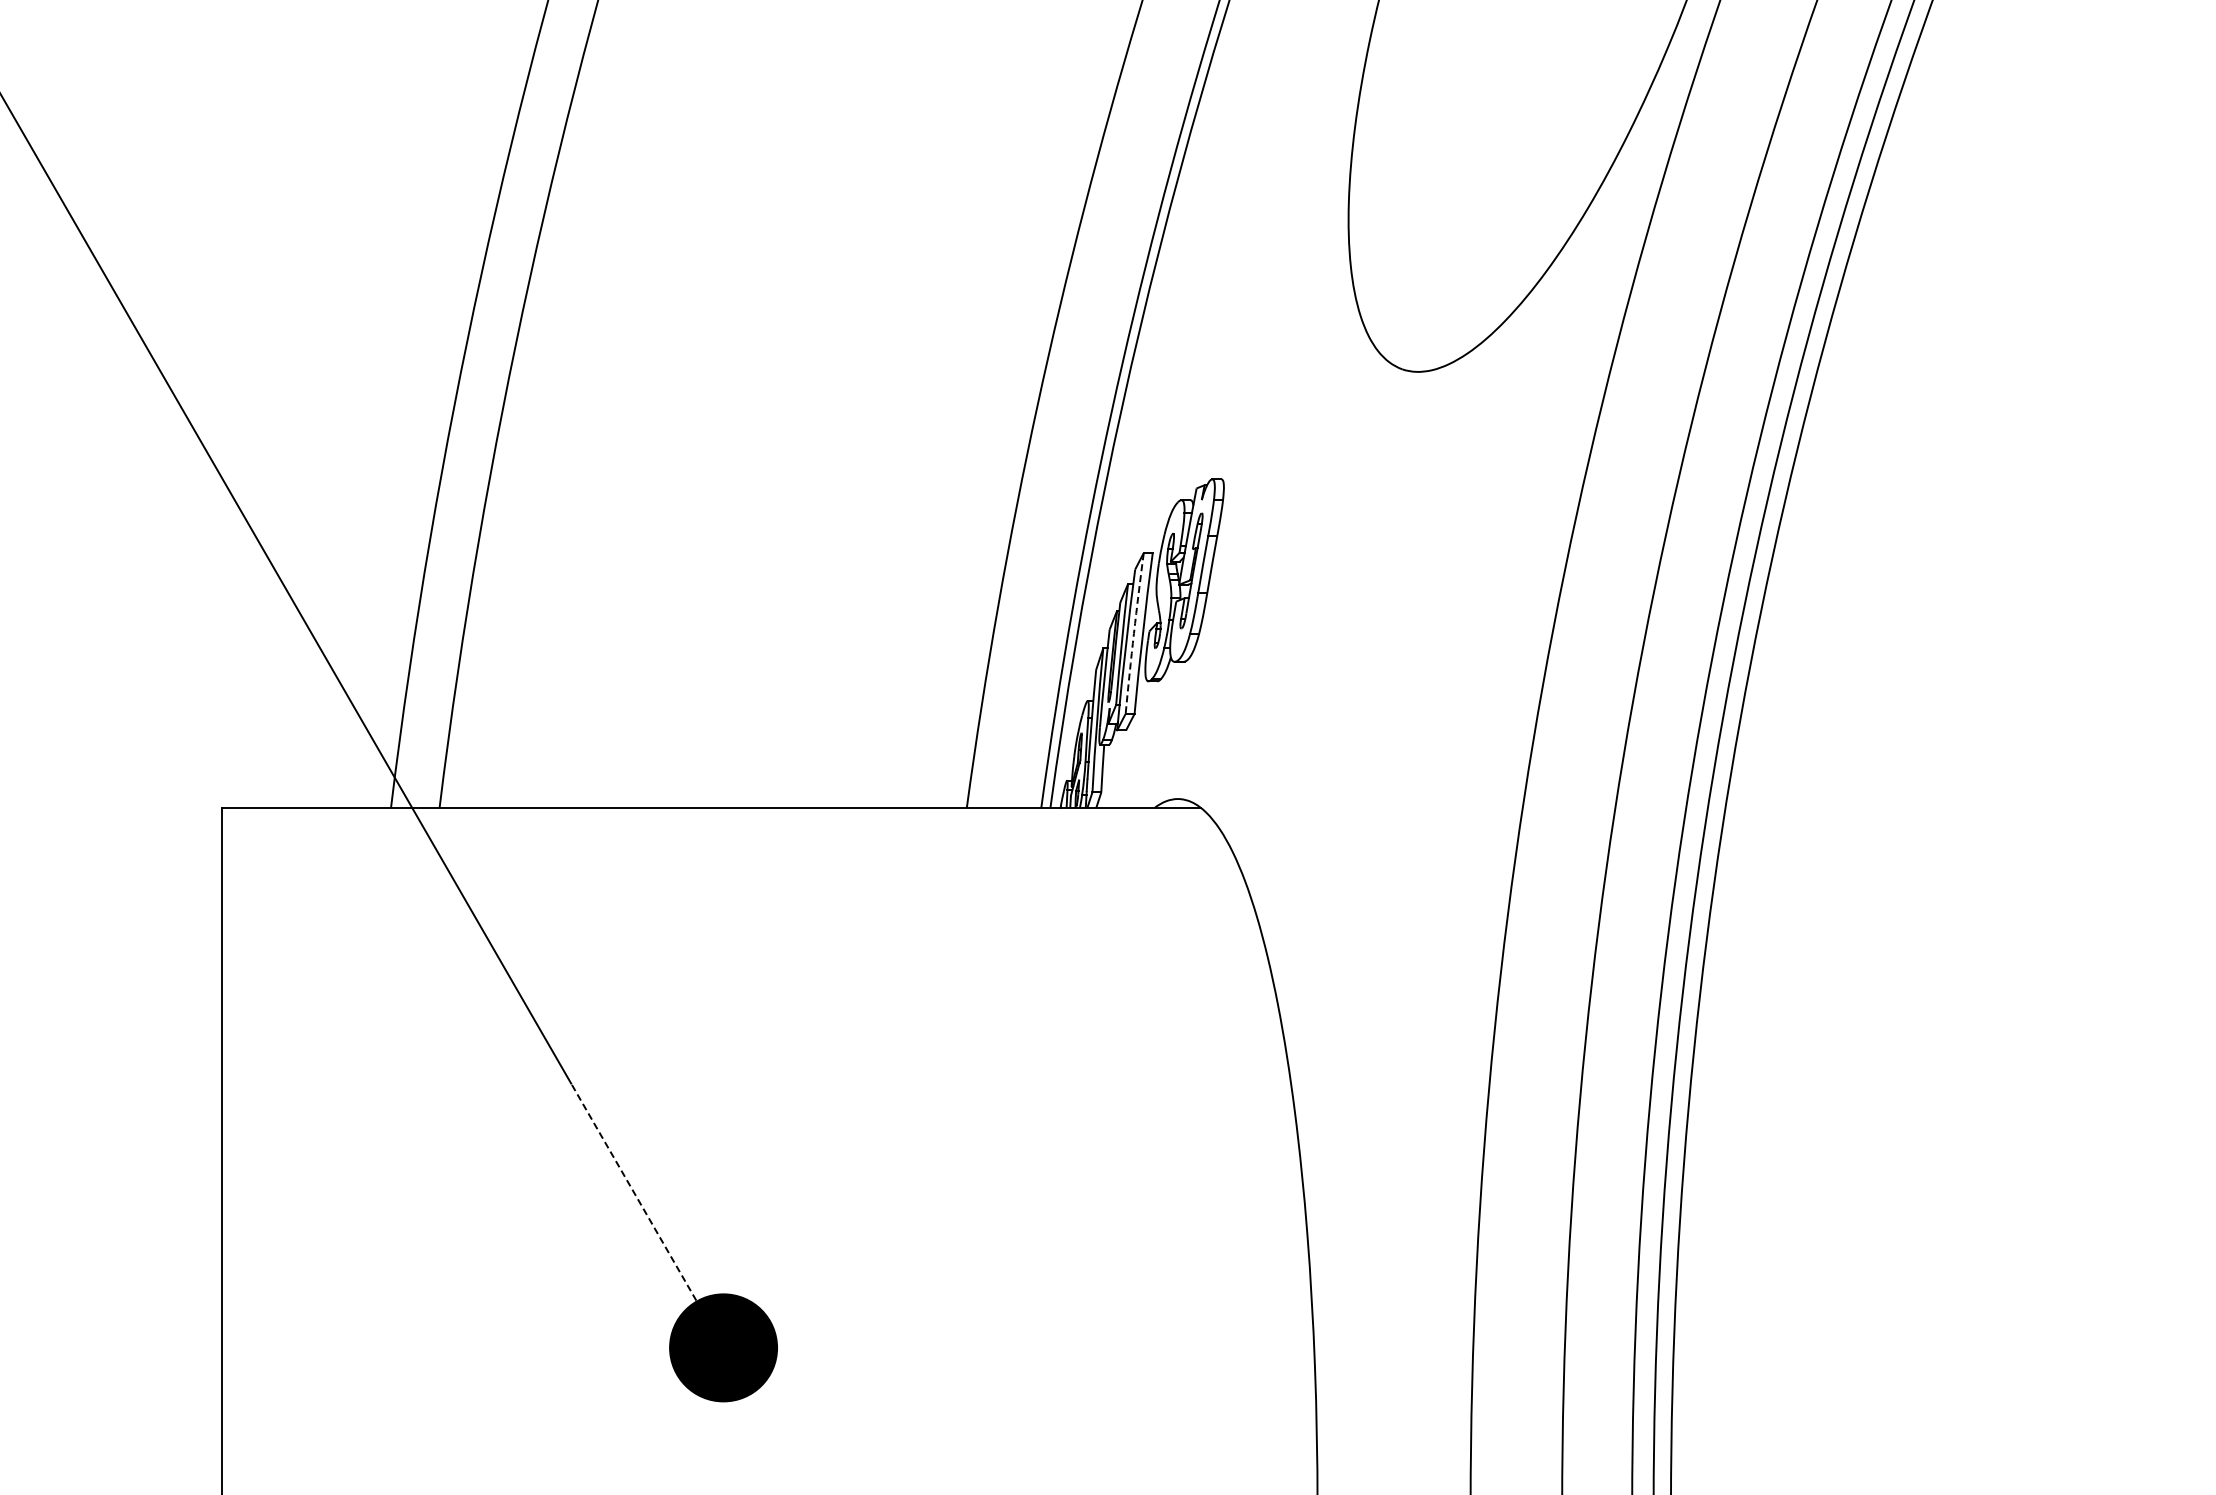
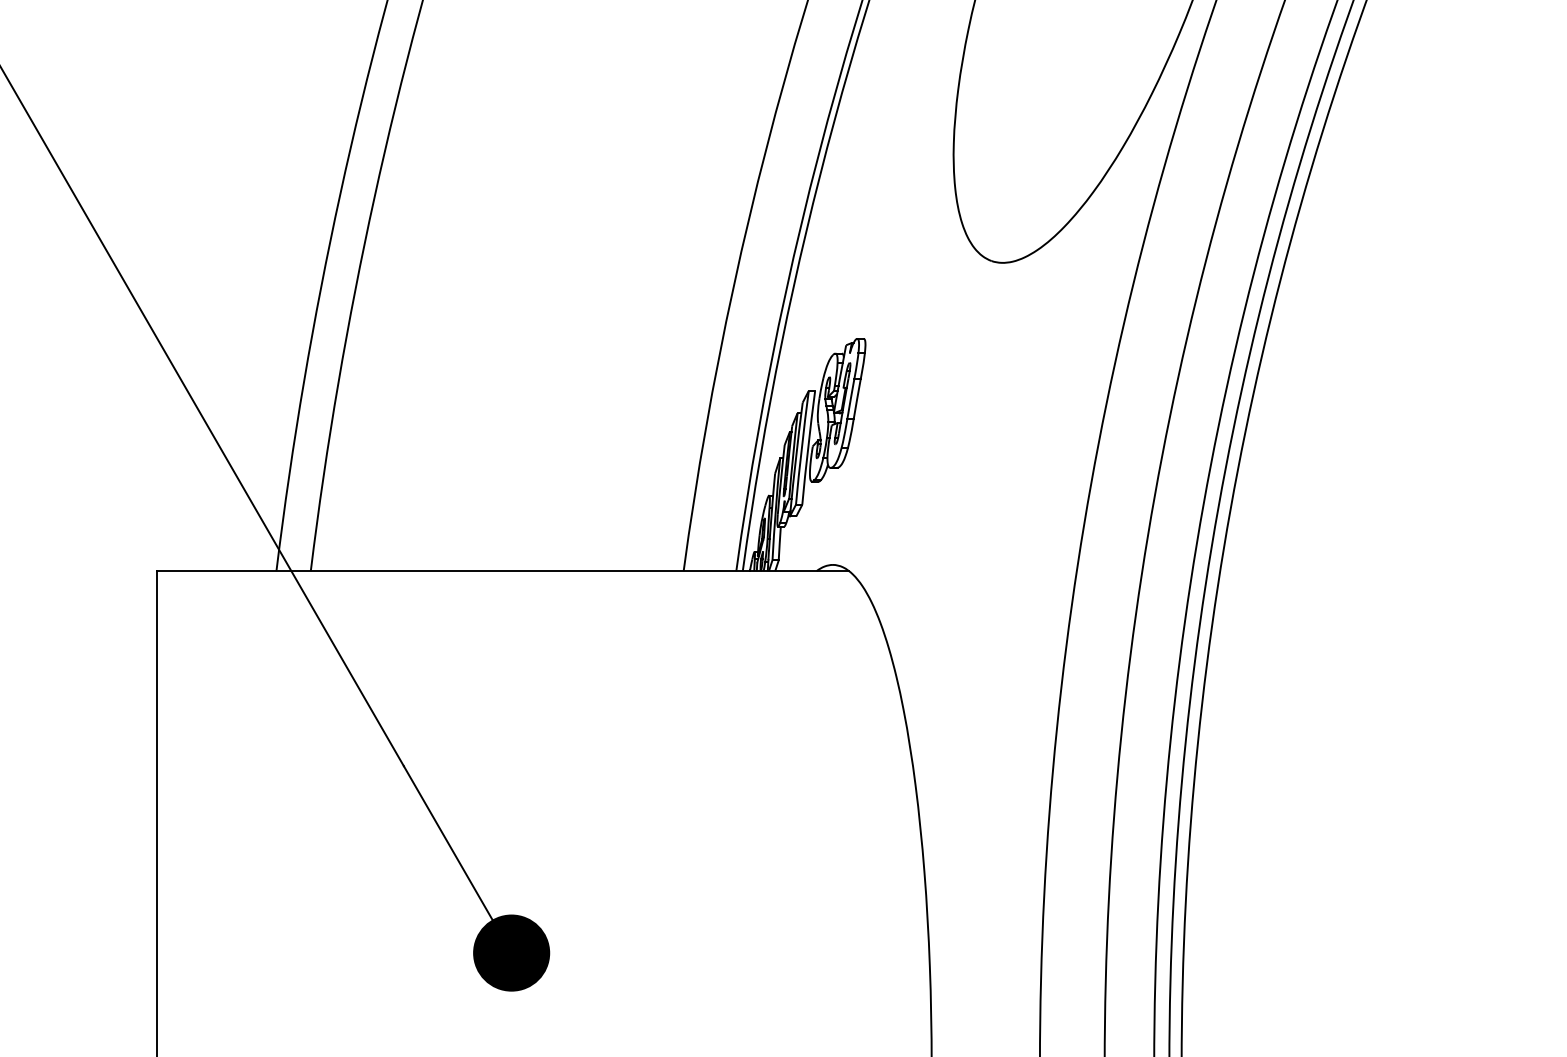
arc: (1133, 633) -> (801, 447), dashed -> solid
line: (633, 1191) -> (447, 842), dashed -> solid

